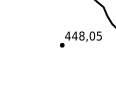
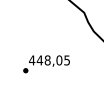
text: (80, 39) -> (46, 64), moved

